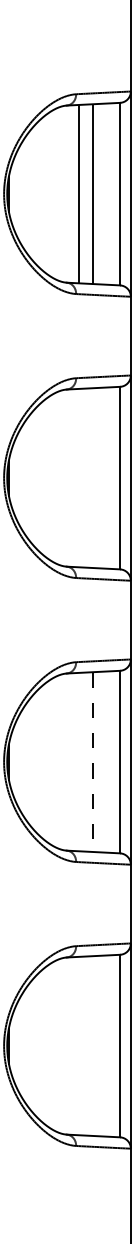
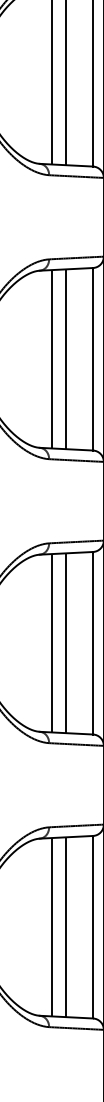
line: (78, 477) -> (51, 358), added
line: (93, 477) -> (66, 358), added
line: (78, 761) -> (51, 642), added
line: (93, 762) -> (66, 643), dashed -> solid
line: (78, 1045) -> (51, 926), added
line: (93, 1045) -> (66, 926), added

